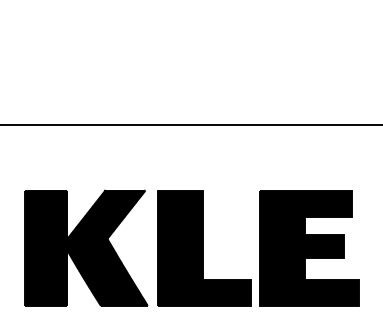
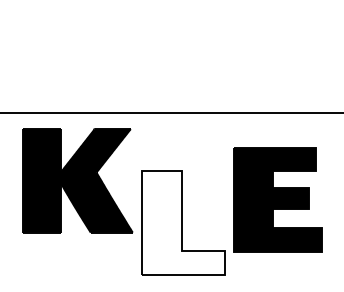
part: (86, 247) -> (77, 180), moved
fill: (204, 247) -> (183, 222), removed
part: (309, 247) -> (277, 199), moved

